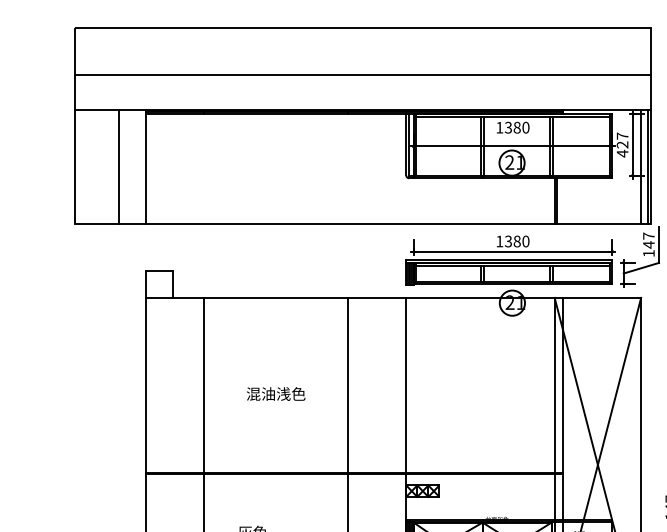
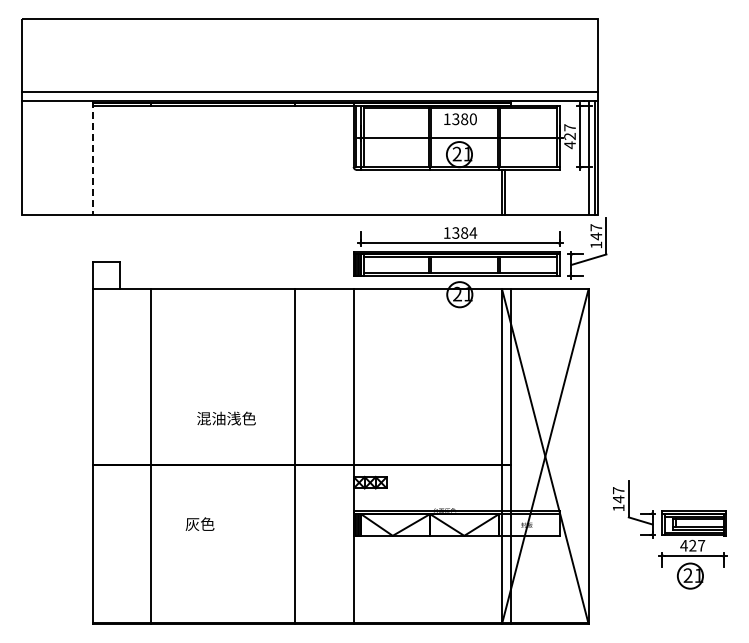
line: (362, 74) -> (309, 91), moved
line: (119, 166) -> (66, 158), removed
line: (145, 166) -> (92, 158), solid -> dashed
text: (526, 240) -> (473, 232), 1380 -> 1384
text: (276, 393) -> (226, 418), moved

